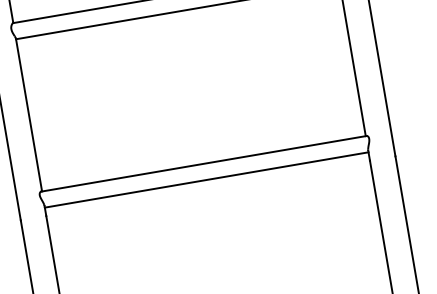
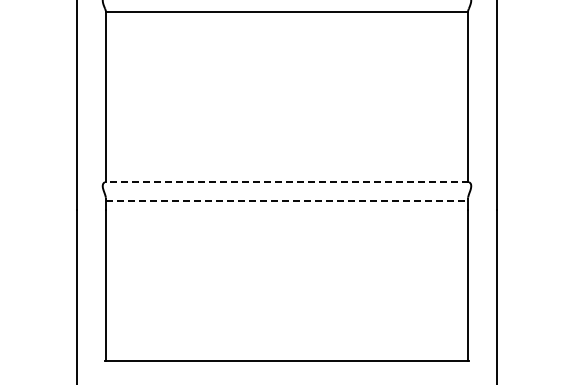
line: (203, 163) -> (286, 182), solid -> dashed
line: (207, 179) -> (287, 200), solid -> dashed

